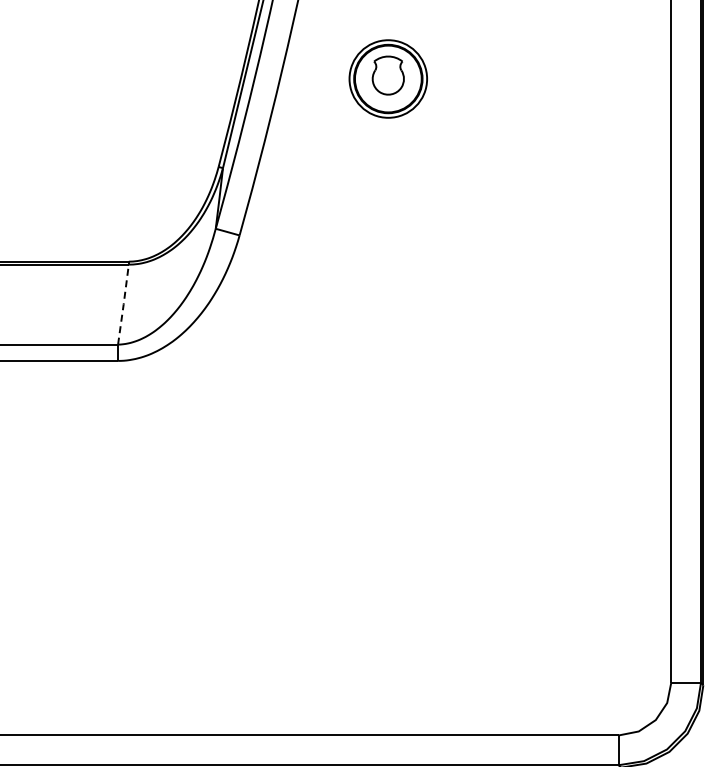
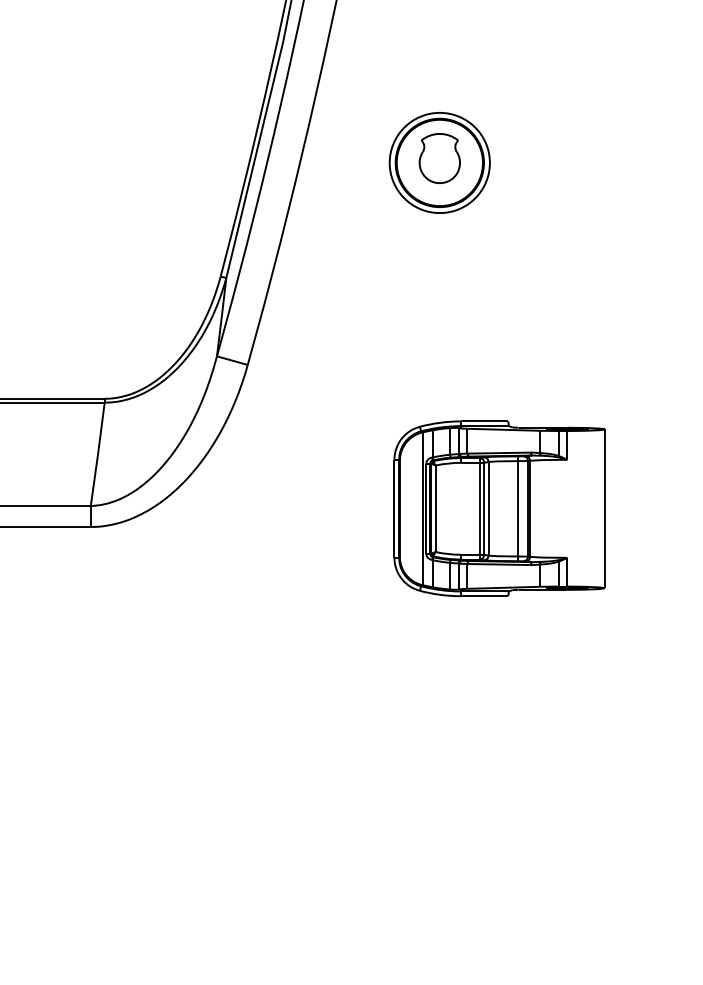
line: (123, 304) -> (97, 454), dashed -> solid
part: (434, 346) -> (499, 508), added

